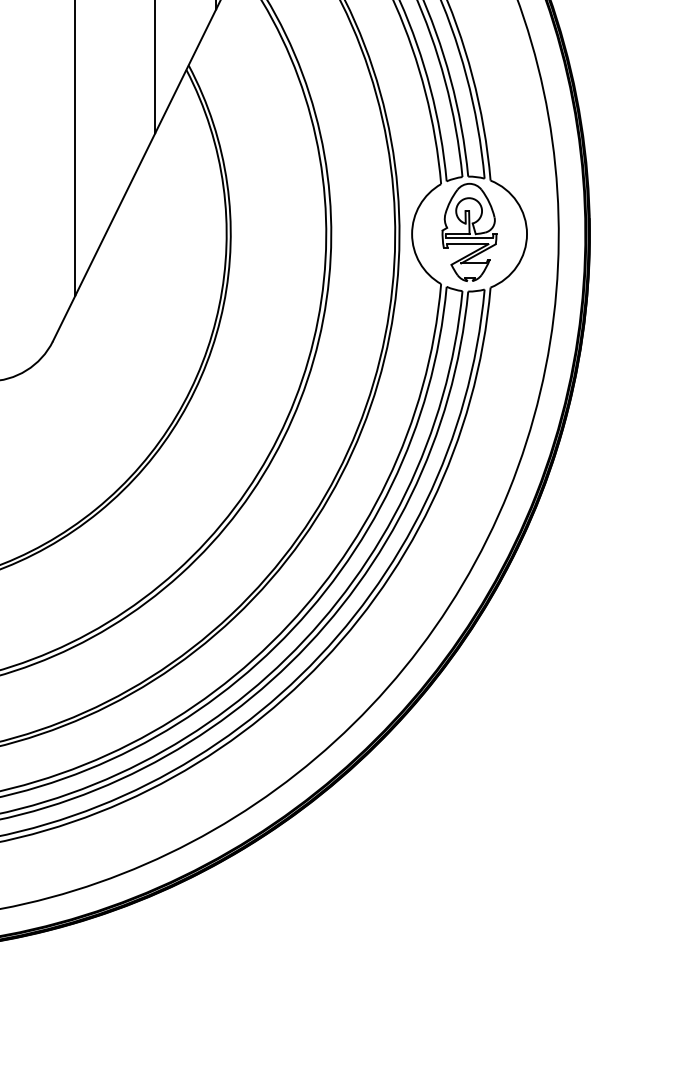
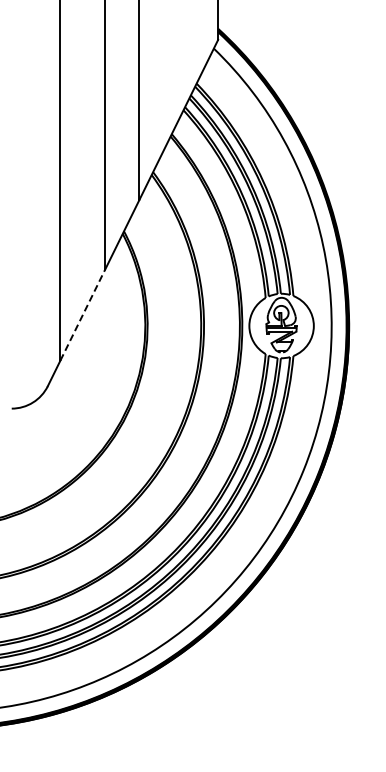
line: (114, 215) -> (82, 315), solid -> dashed

